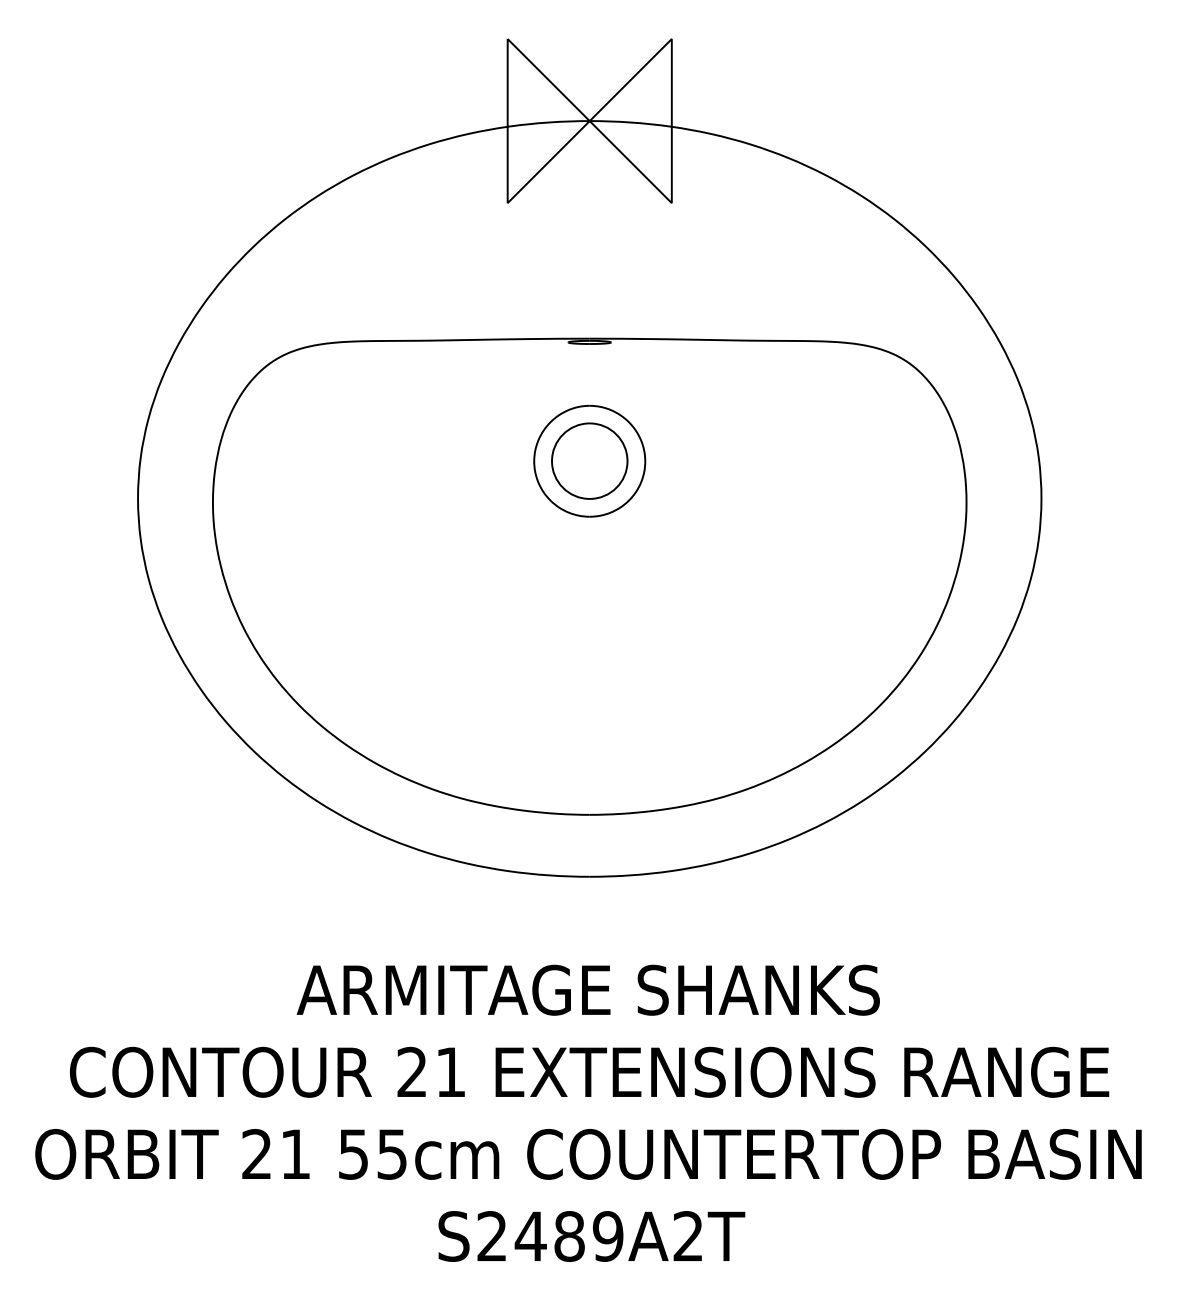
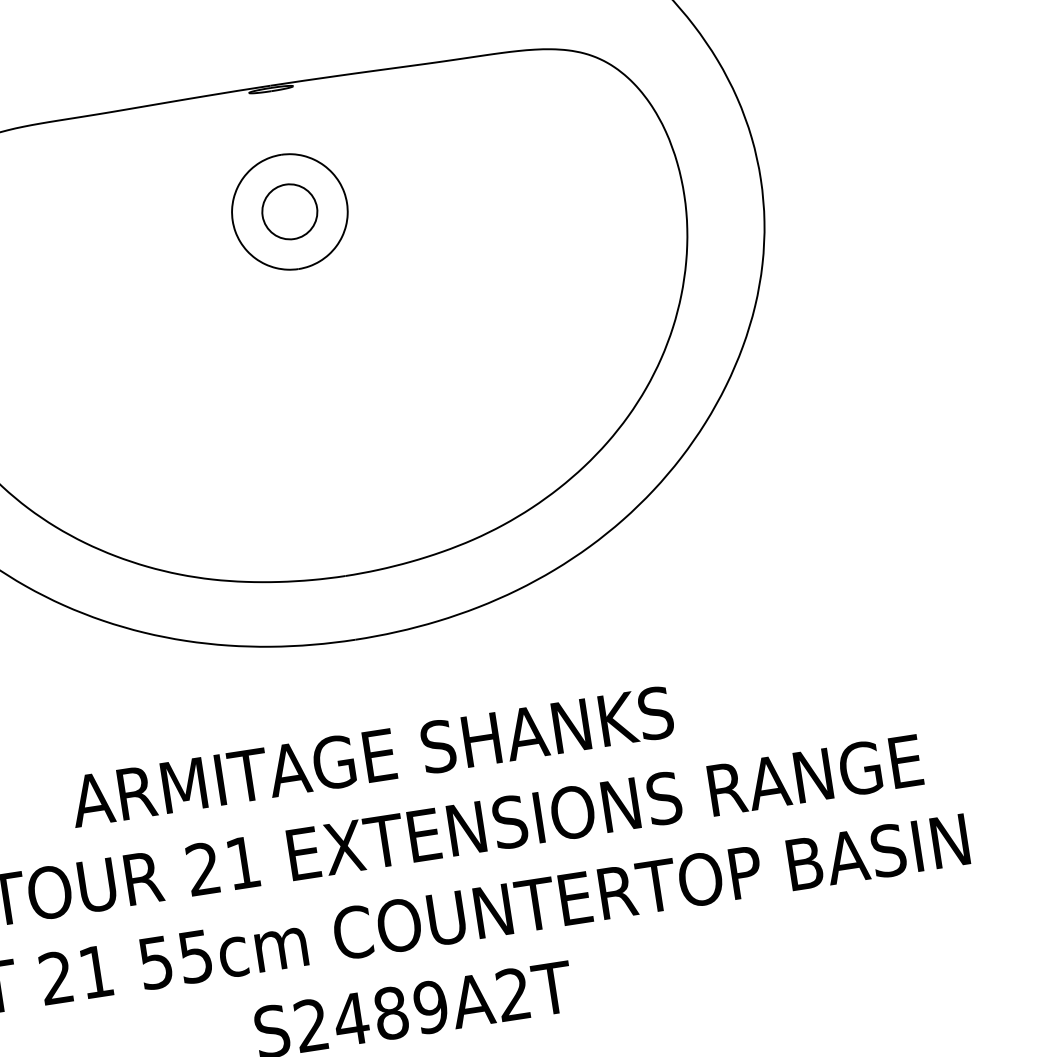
circle: (589, 460) -> (289, 211), size x0.7

